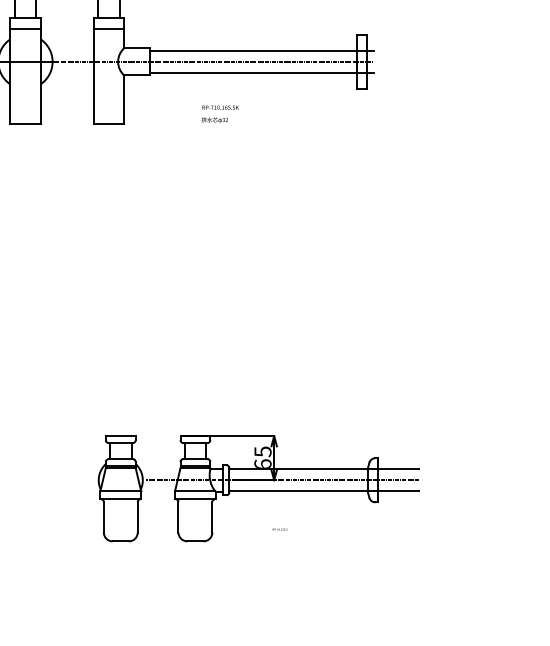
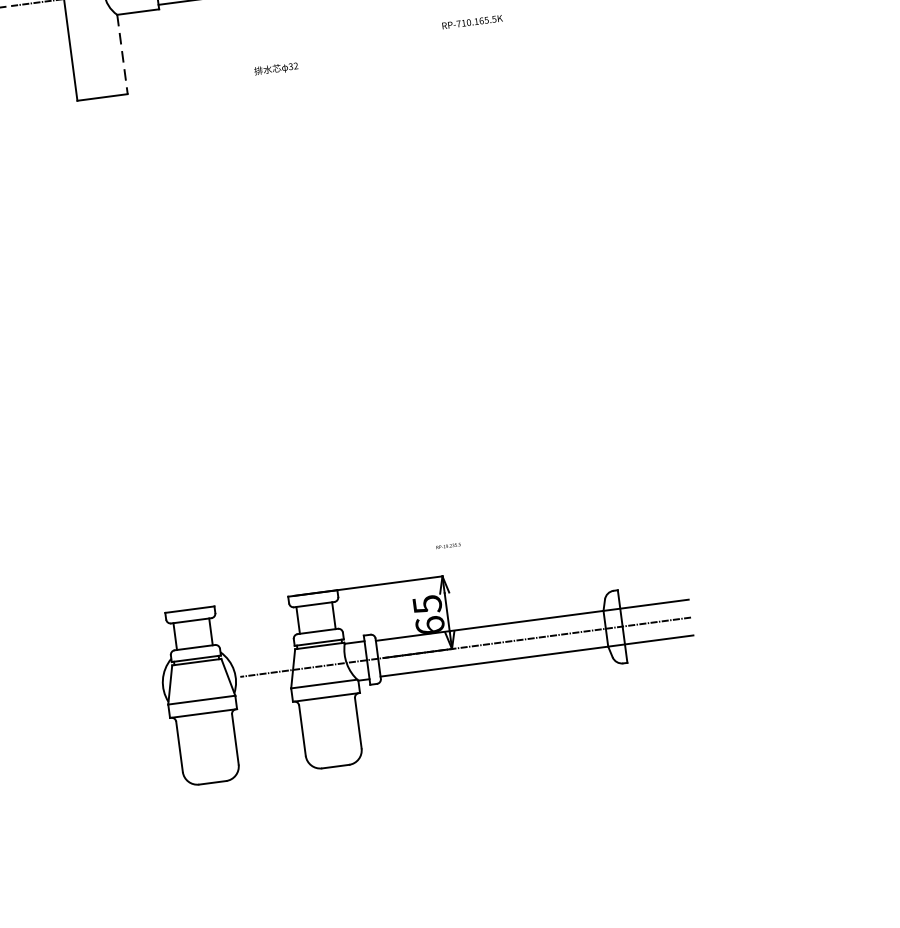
line: (124, 99) -> (123, 54), solid -> dashed
text: (220, 107) -> (472, 21), moved
text: (279, 529) -> (447, 546), moved

